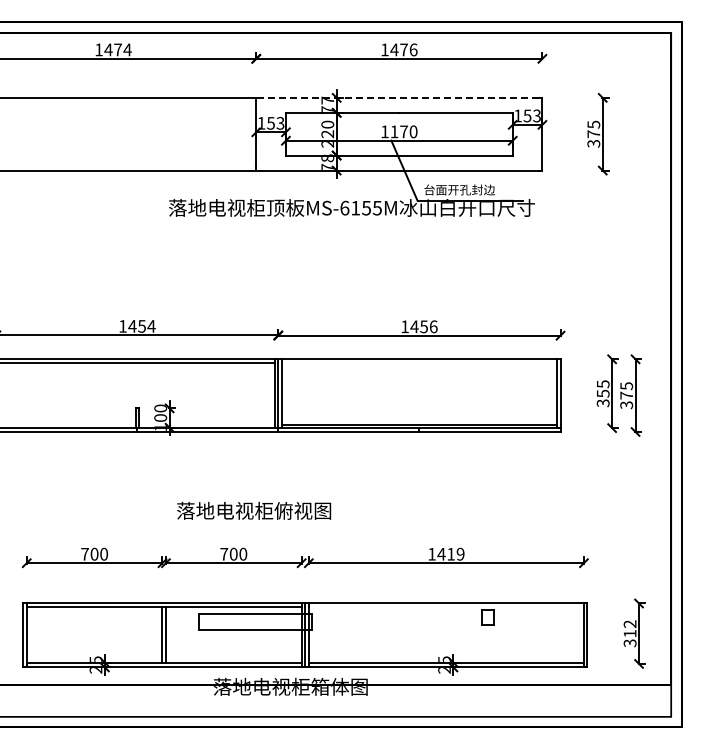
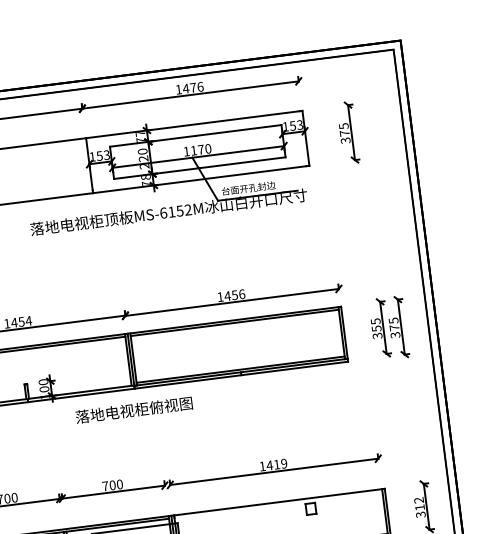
line: (396, 97) -> (192, 124), dashed -> solid
text: (376, 207) -> (187, 209), MS-6155M -> MS-6152M
line: (419, 362) -> (234, 322), added
text: (254, 510) -> (134, 409), moved

